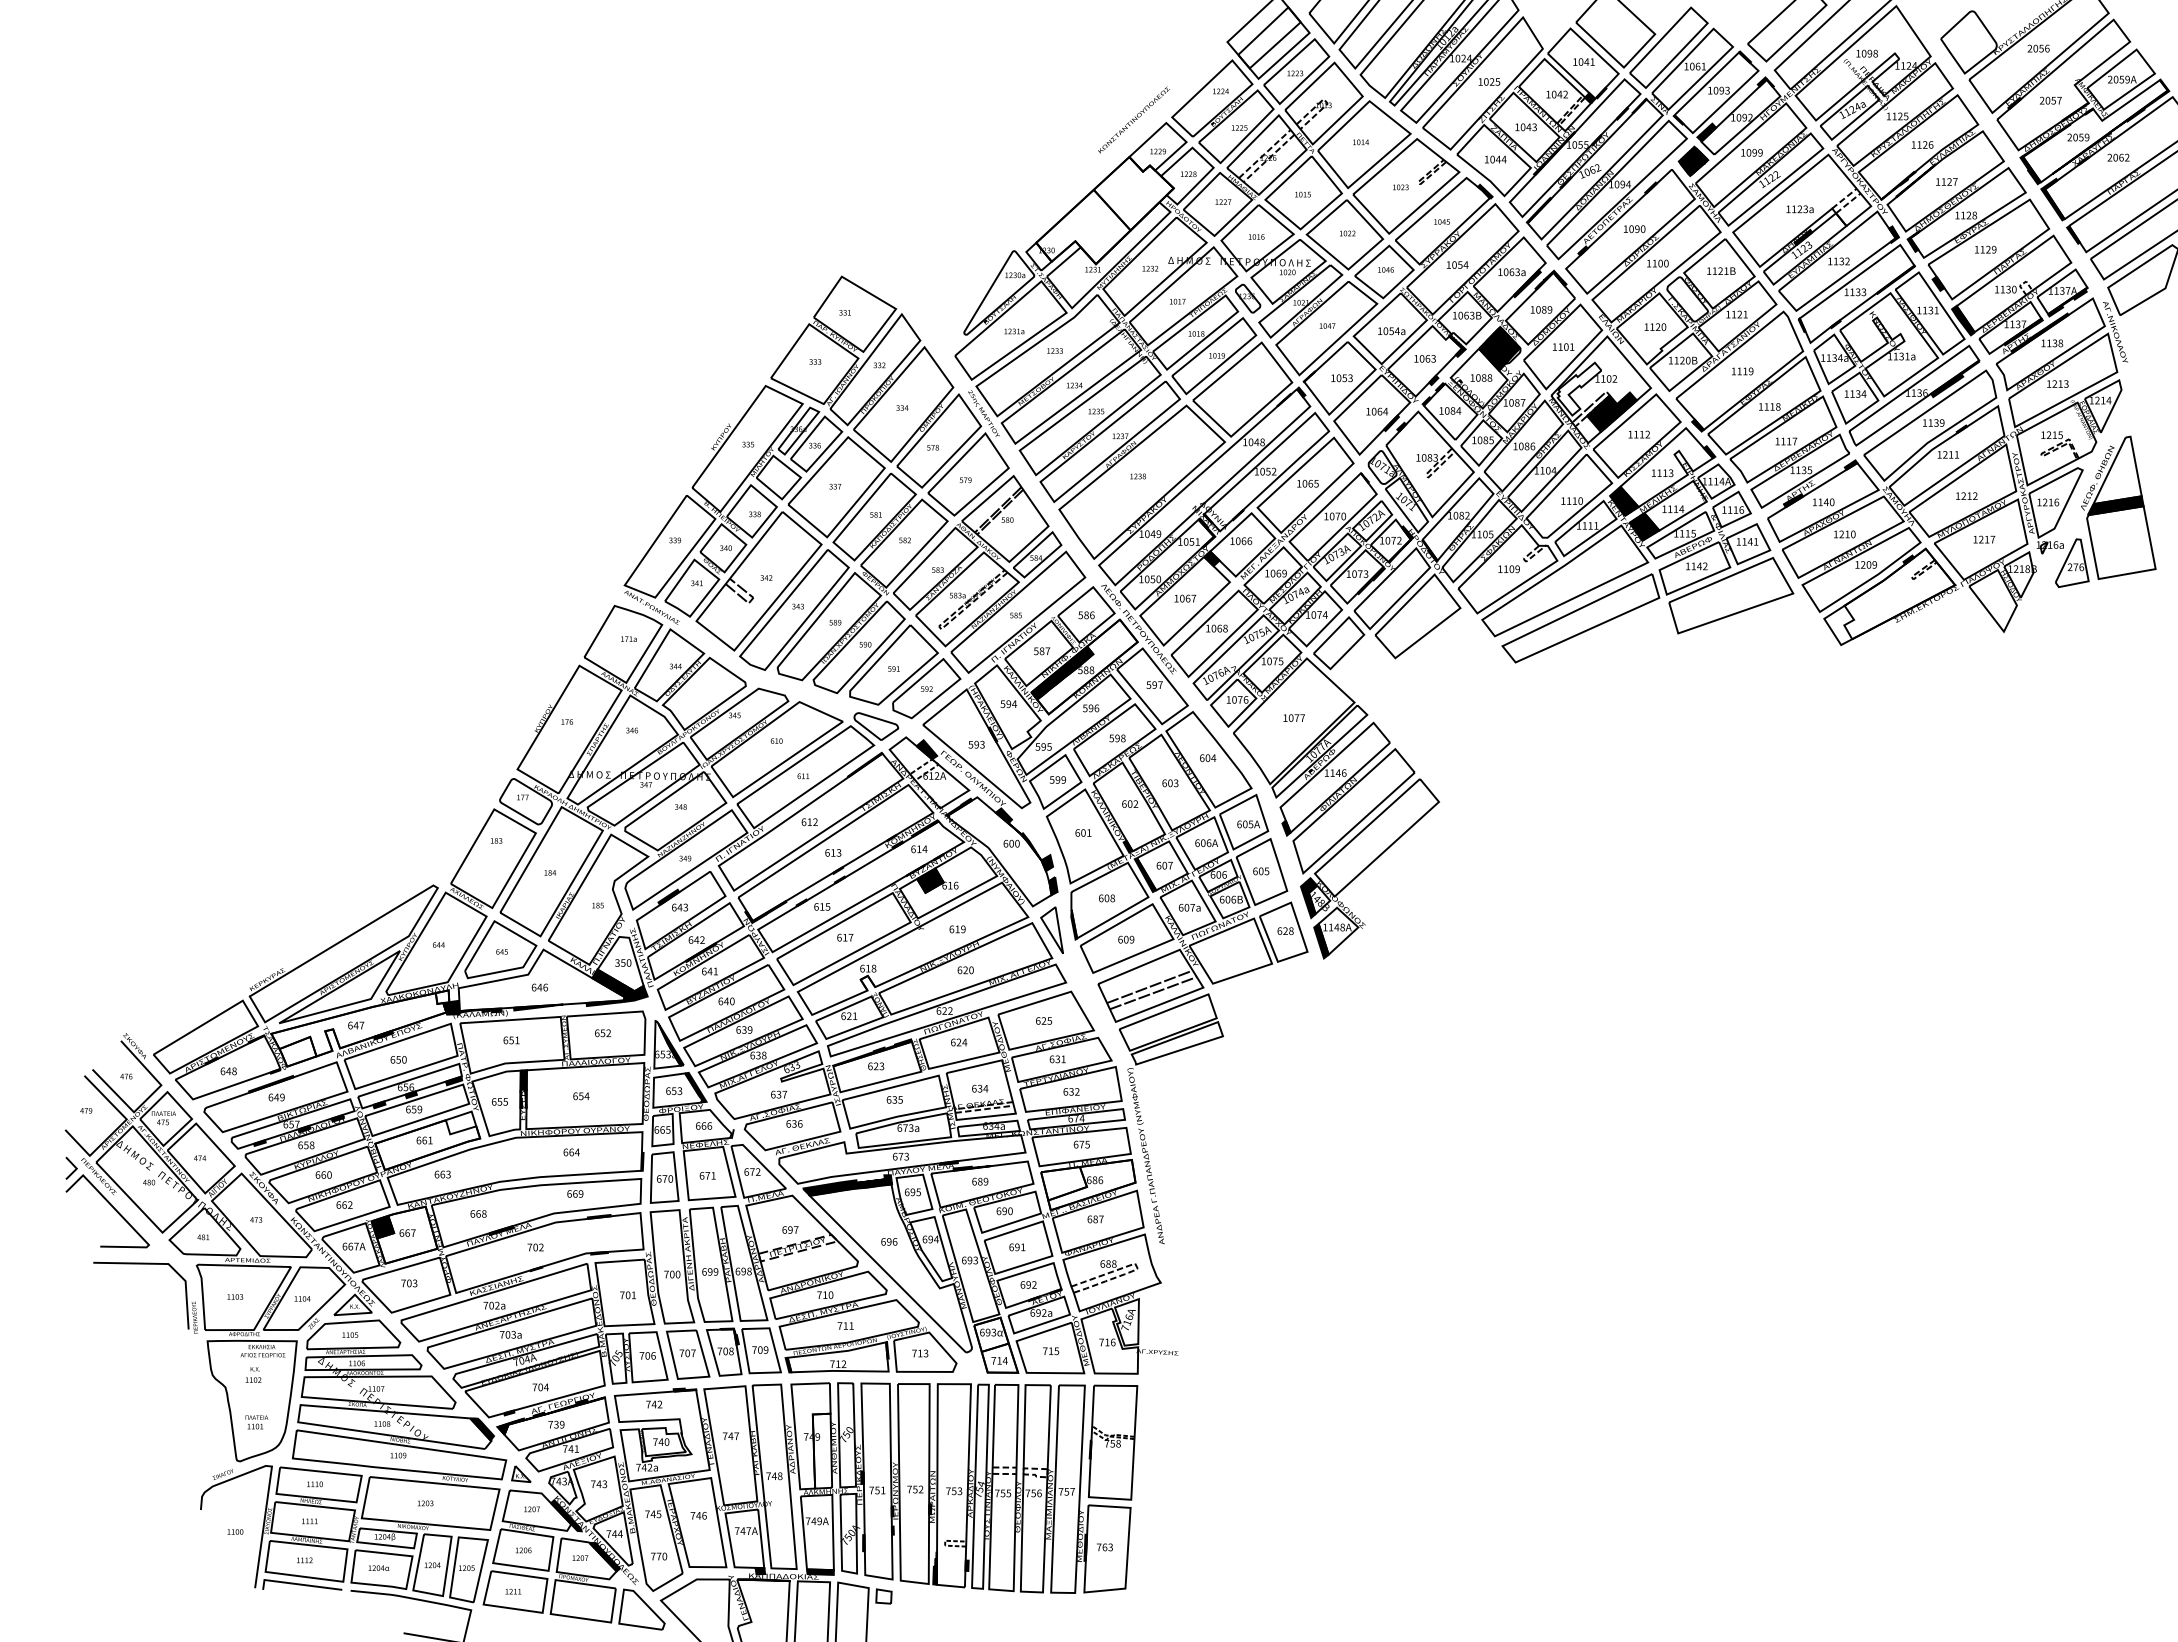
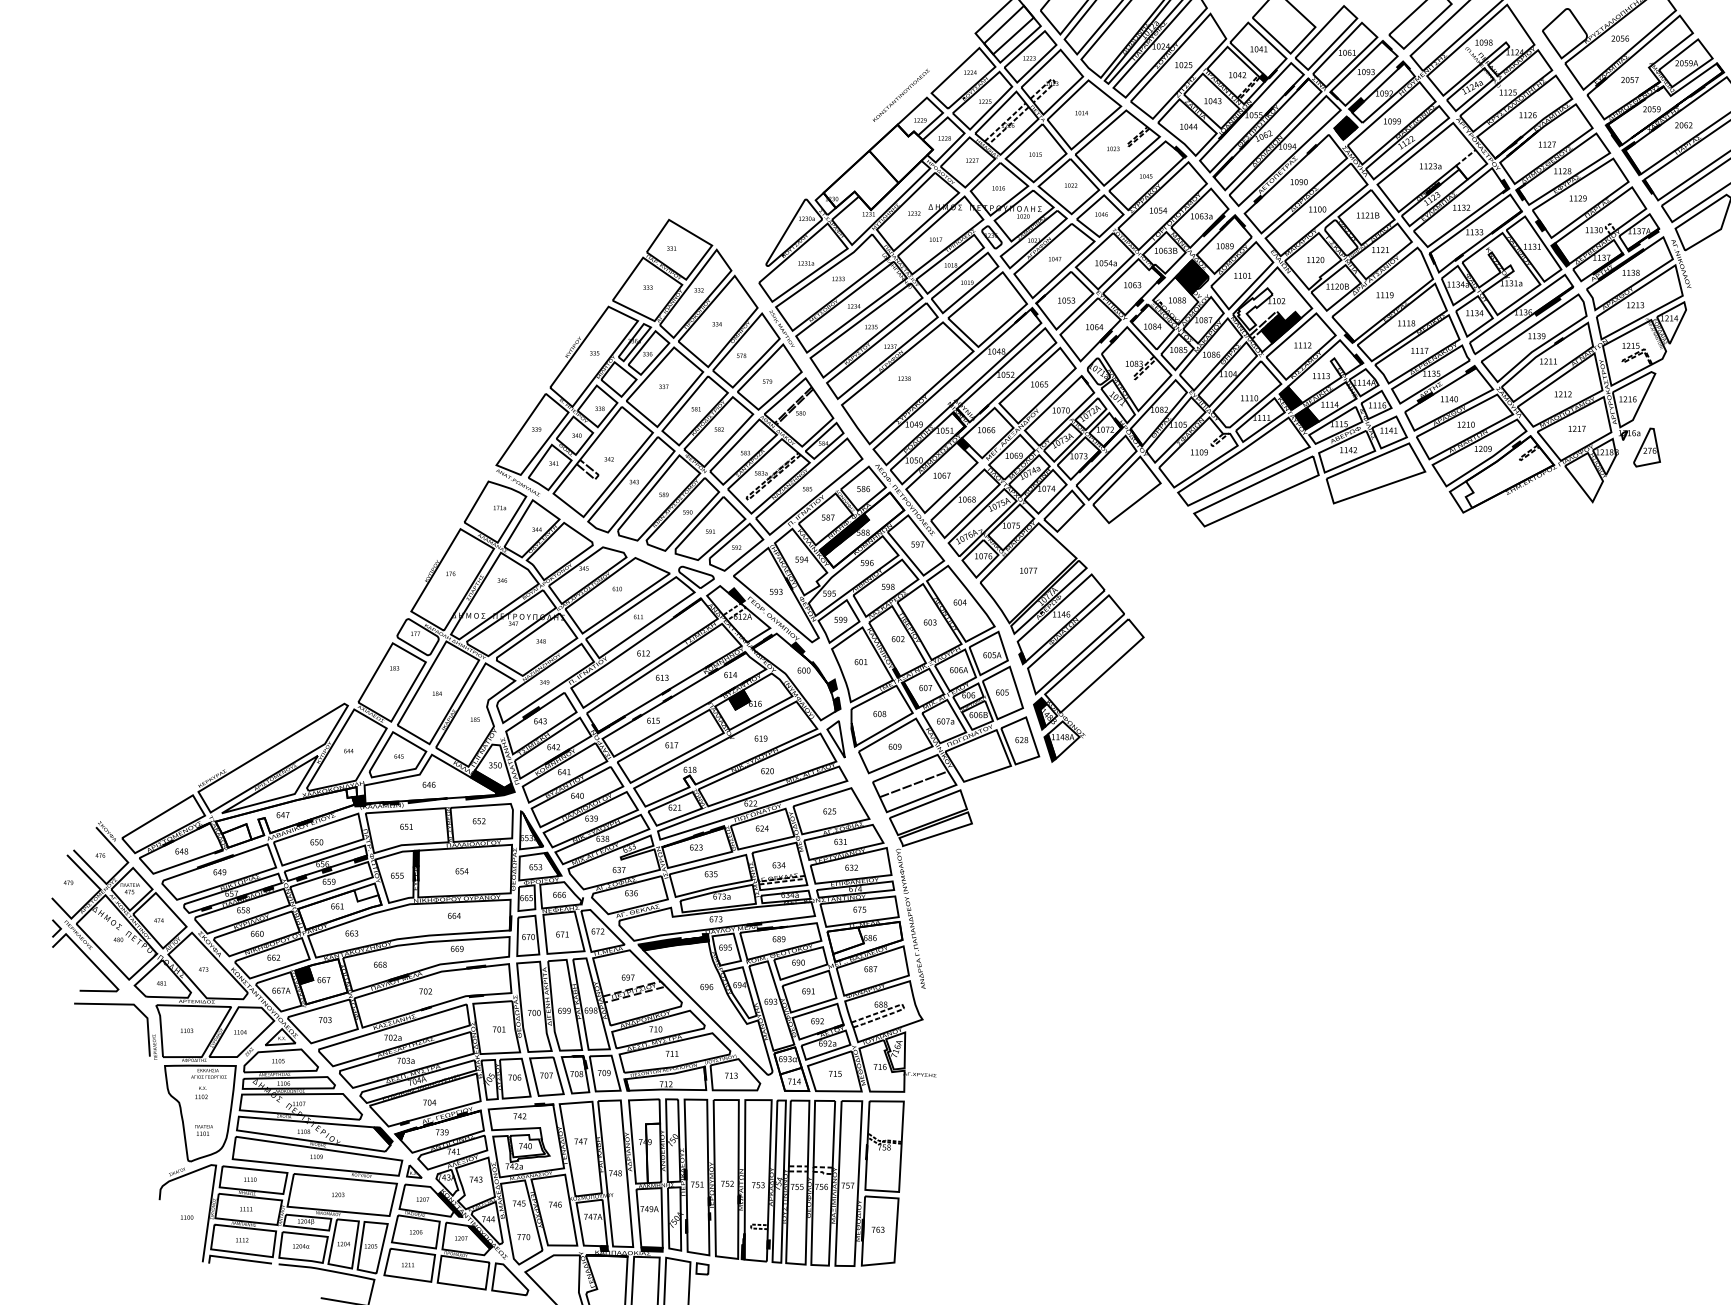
line: (1848, 203) -> (1469, 161), removed
part: (2118, 507) -> (1683, 403), removed
line: (1152, 993) -> (915, 789), removed

